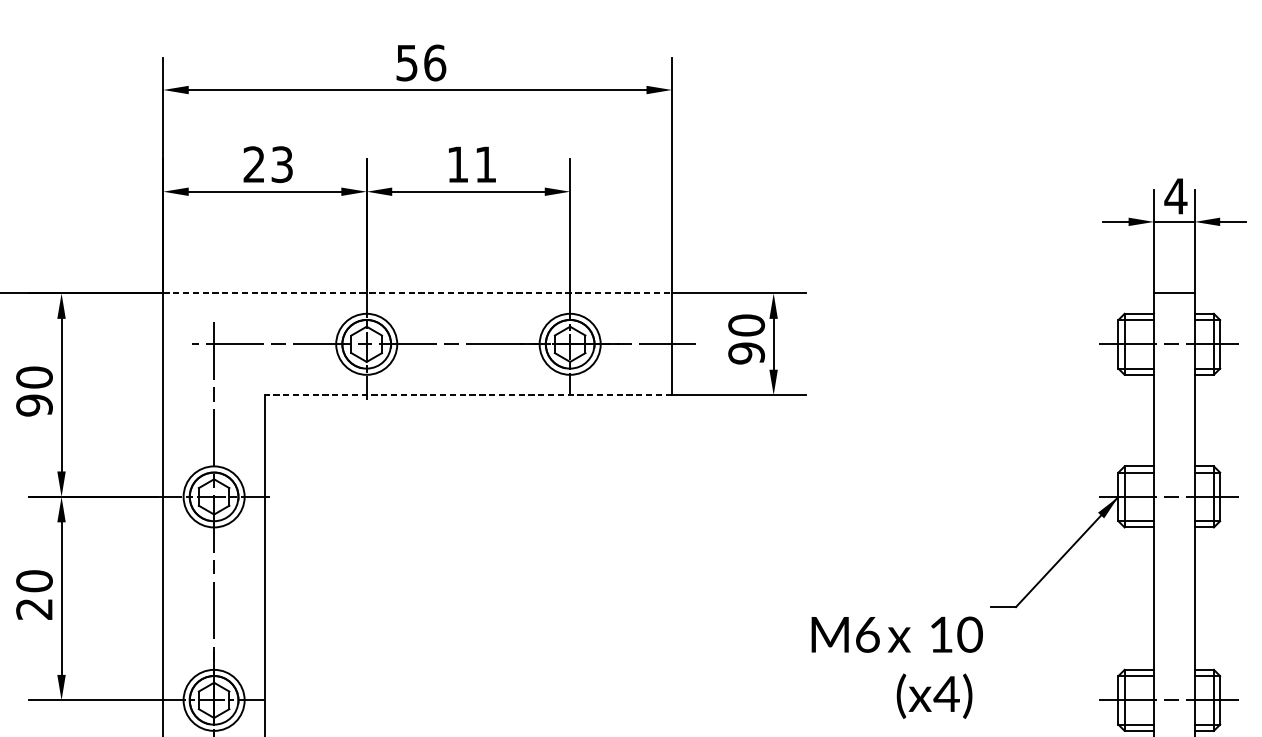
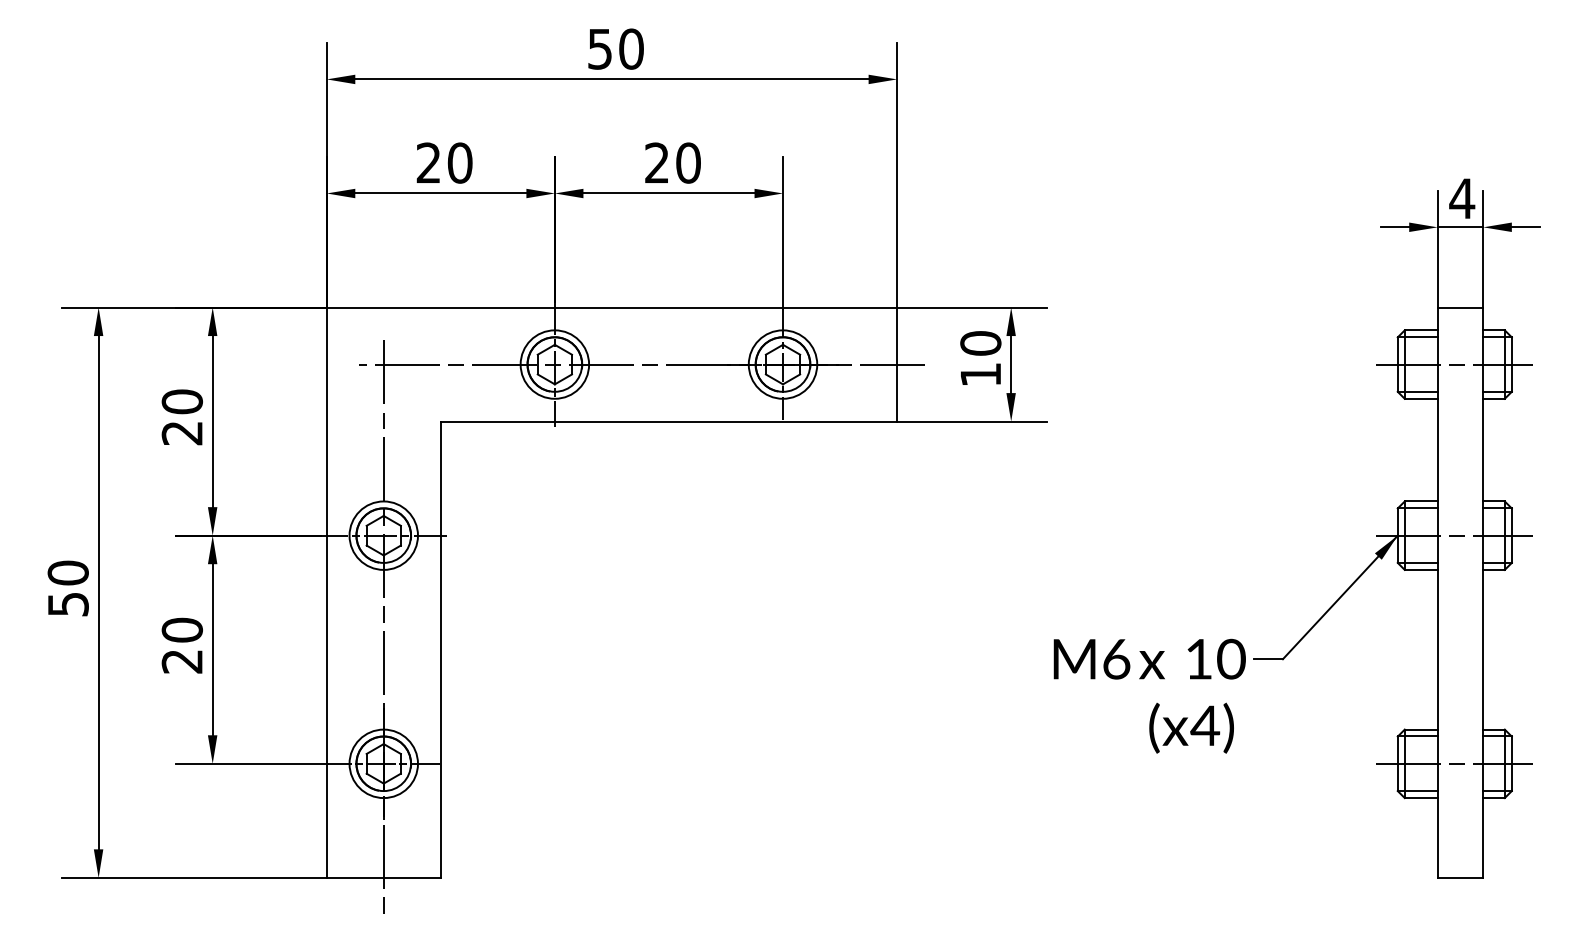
text: (435, 62) -> (631, 48), 56 -> 50
text: (281, 164) -> (459, 162), 23 -> 20
text: (471, 164) -> (672, 162), 11 -> 20
line: (418, 293) -> (612, 307), dashed -> solid
text: (746, 353) -> (980, 374), 90 -> 10
line: (468, 395) -> (668, 421), dashed -> solid
text: (33, 405) -> (181, 433), 90 -> 20
text: (897, 667) -> (1149, 695), moved

